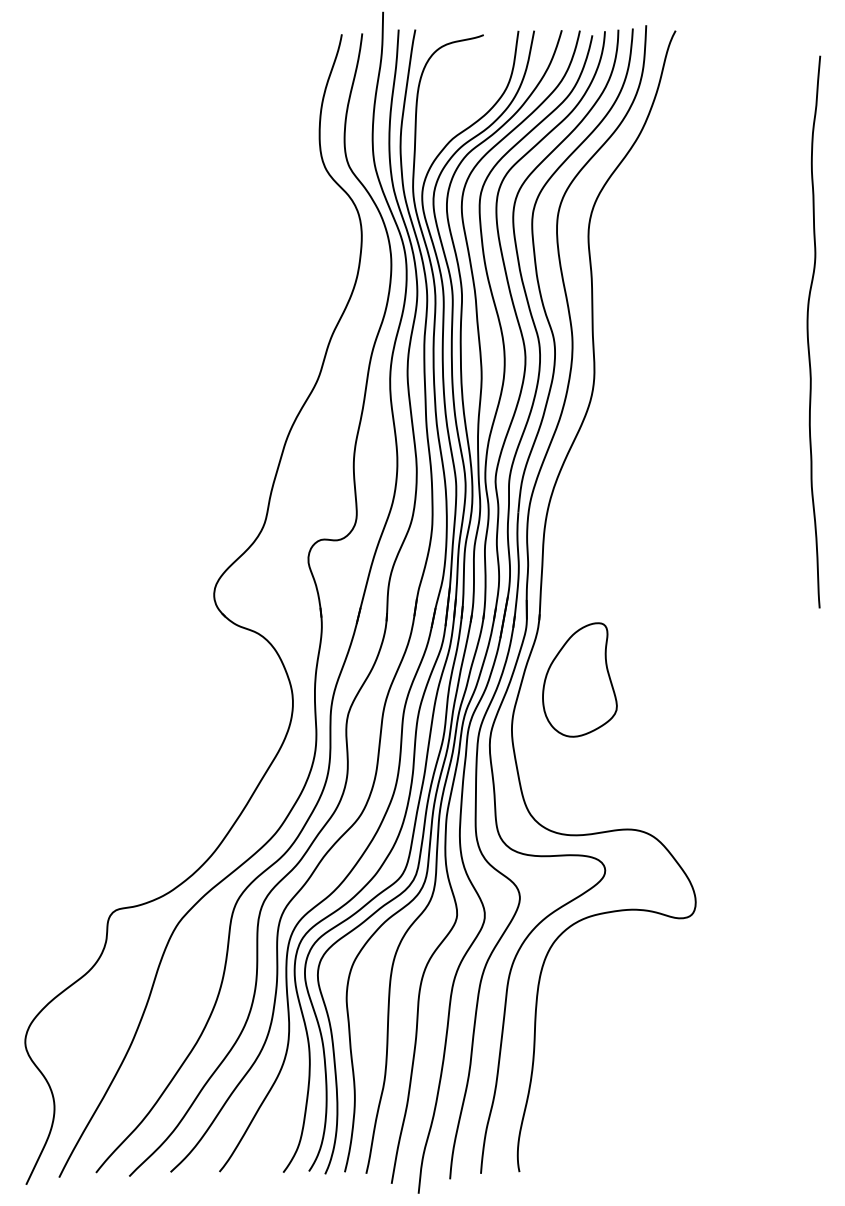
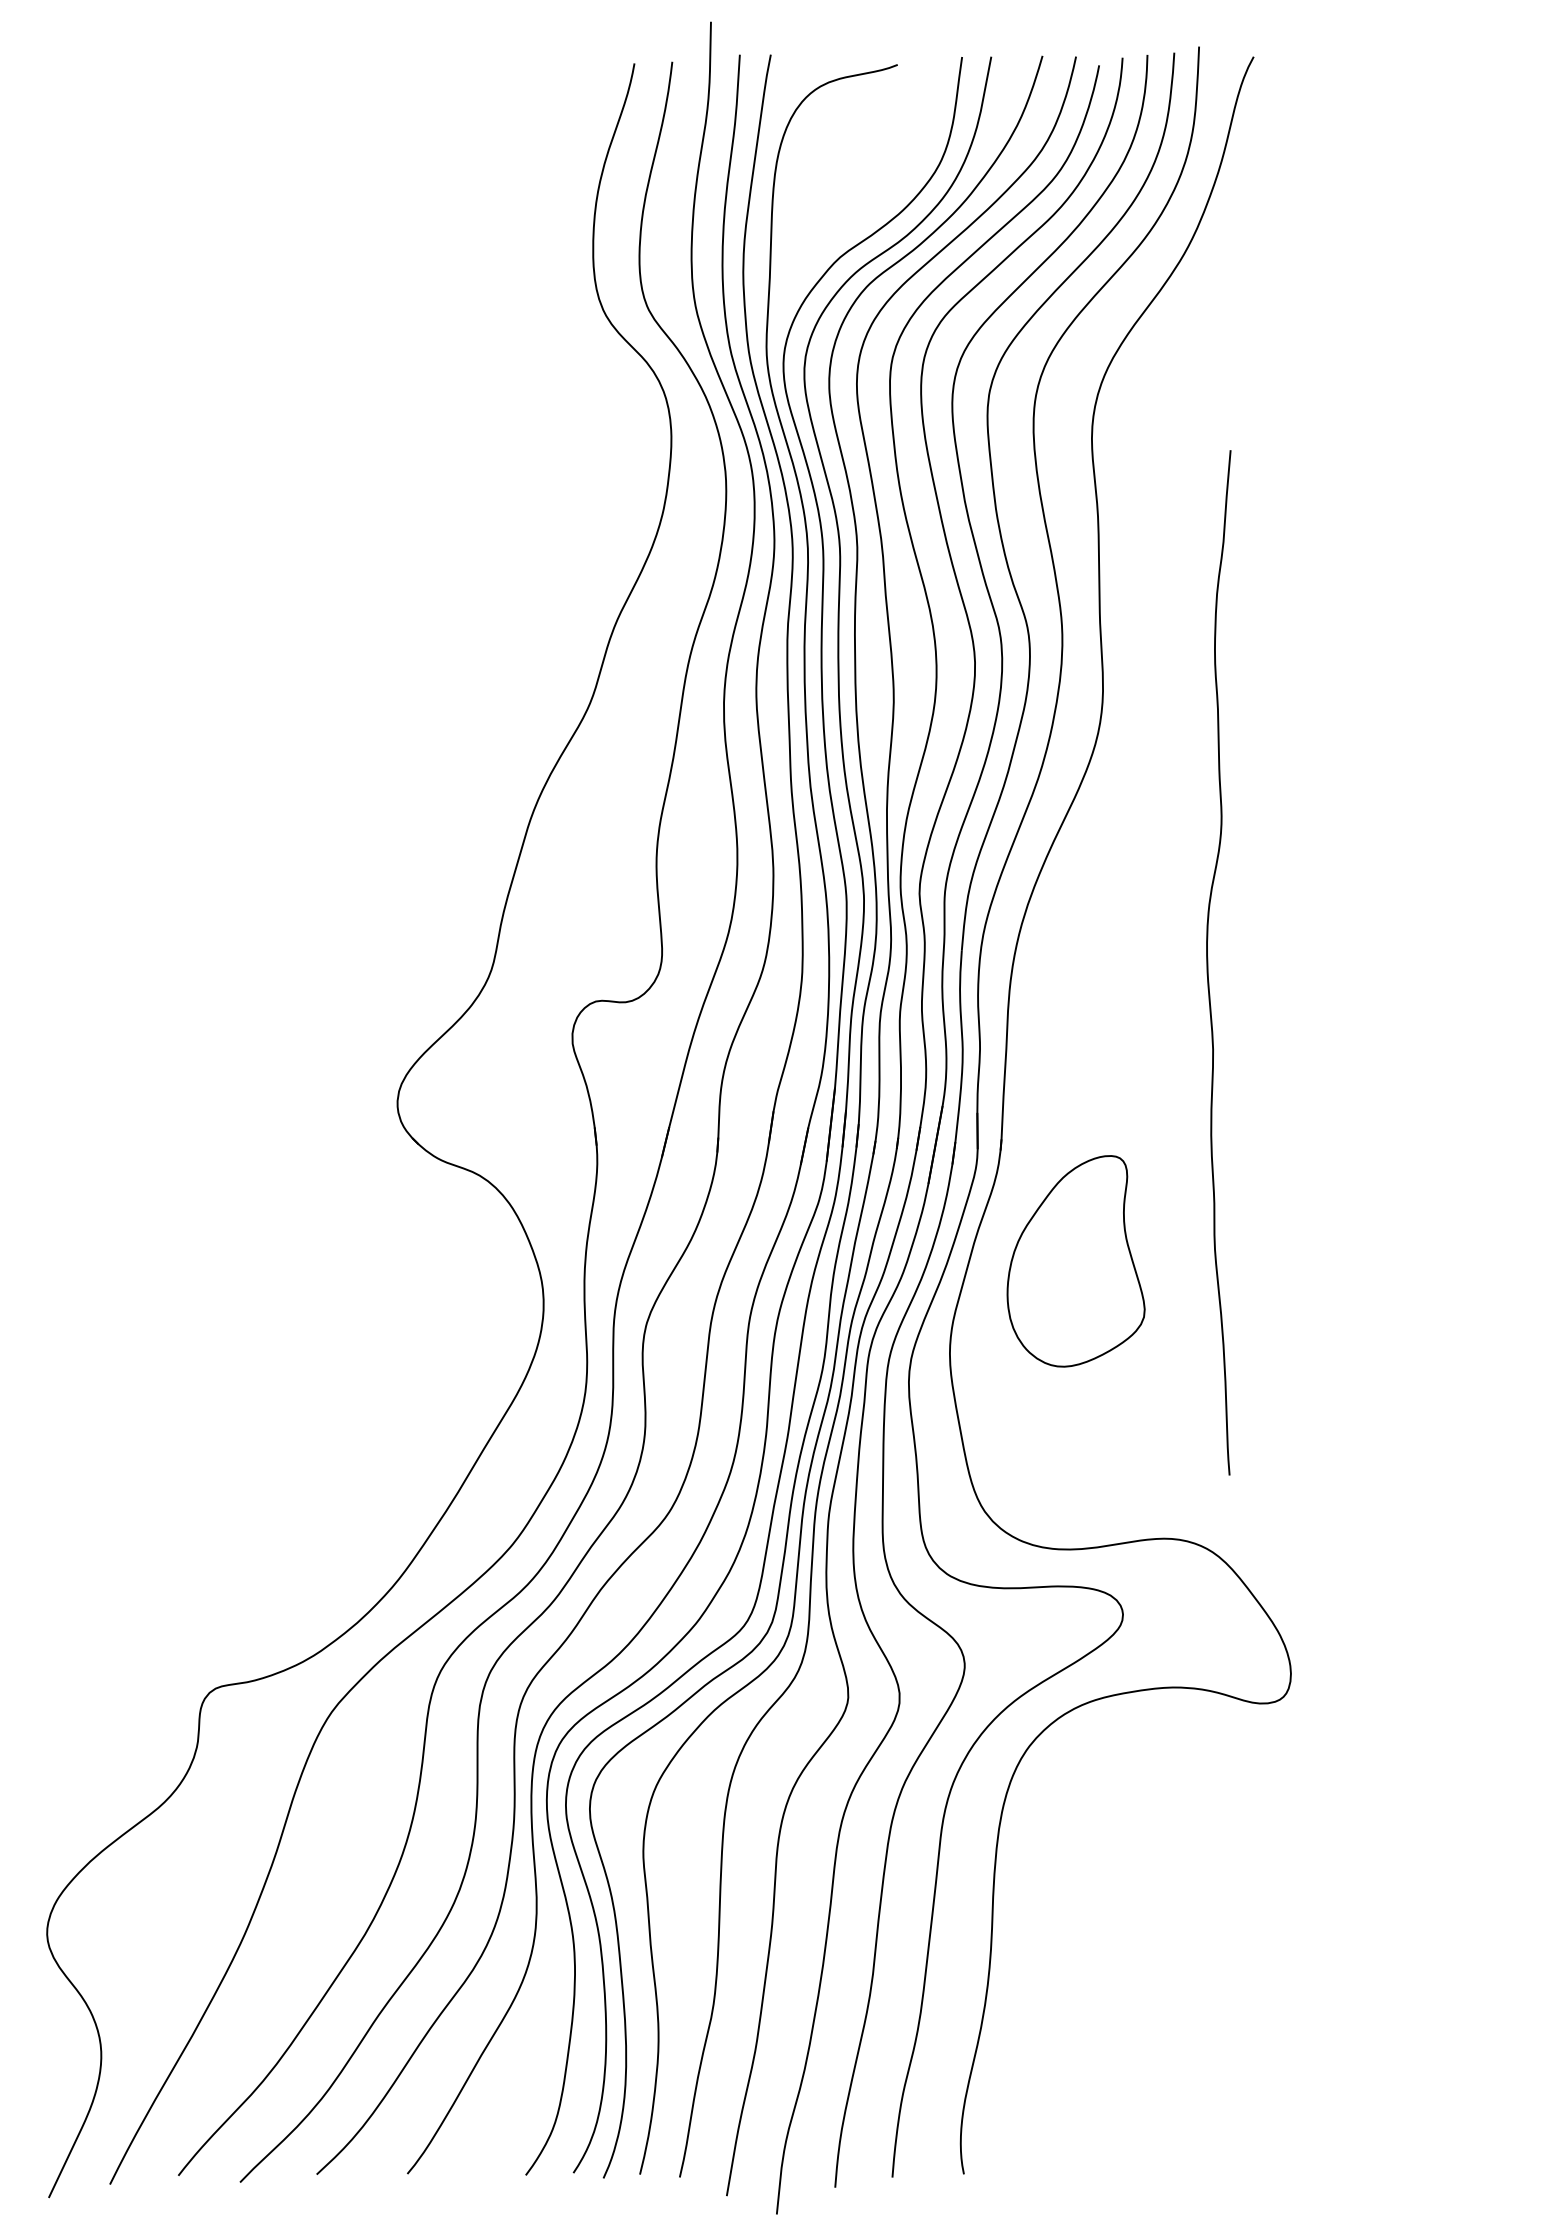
curve: (808, 331) -> (1208, 961), moved

